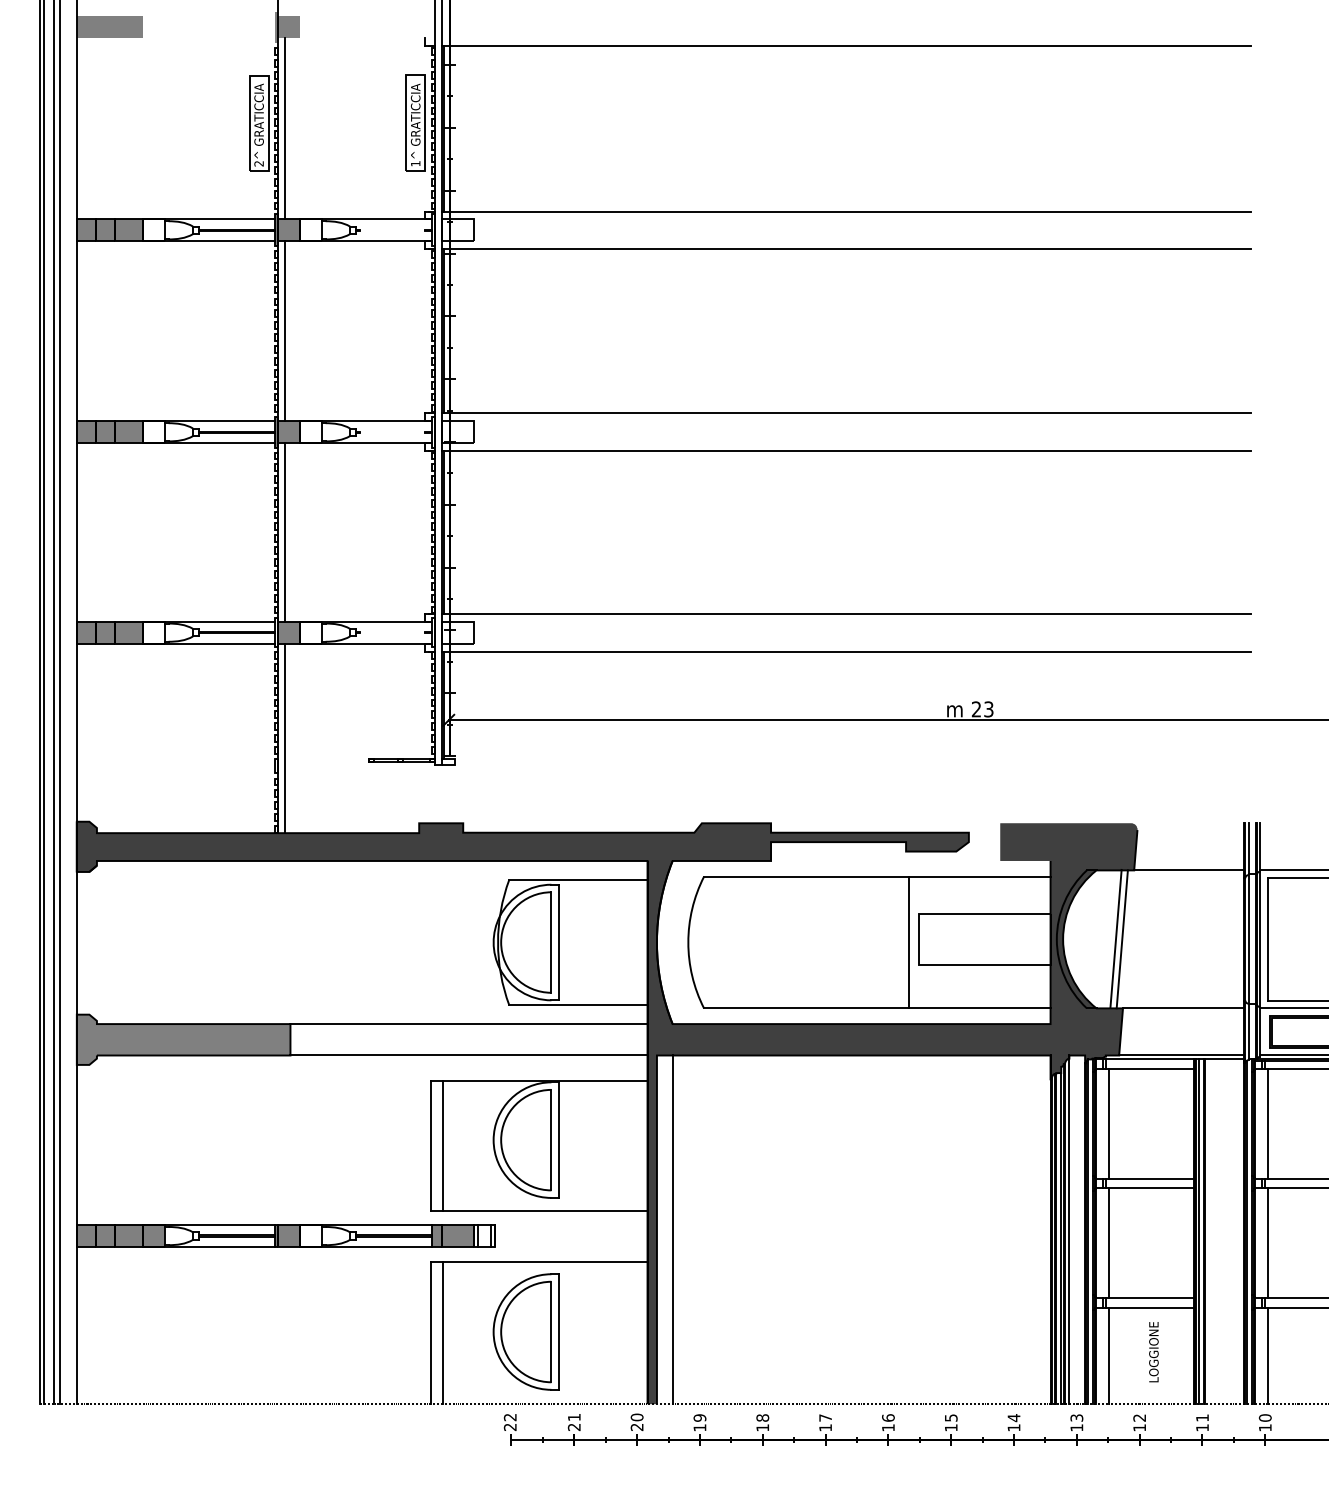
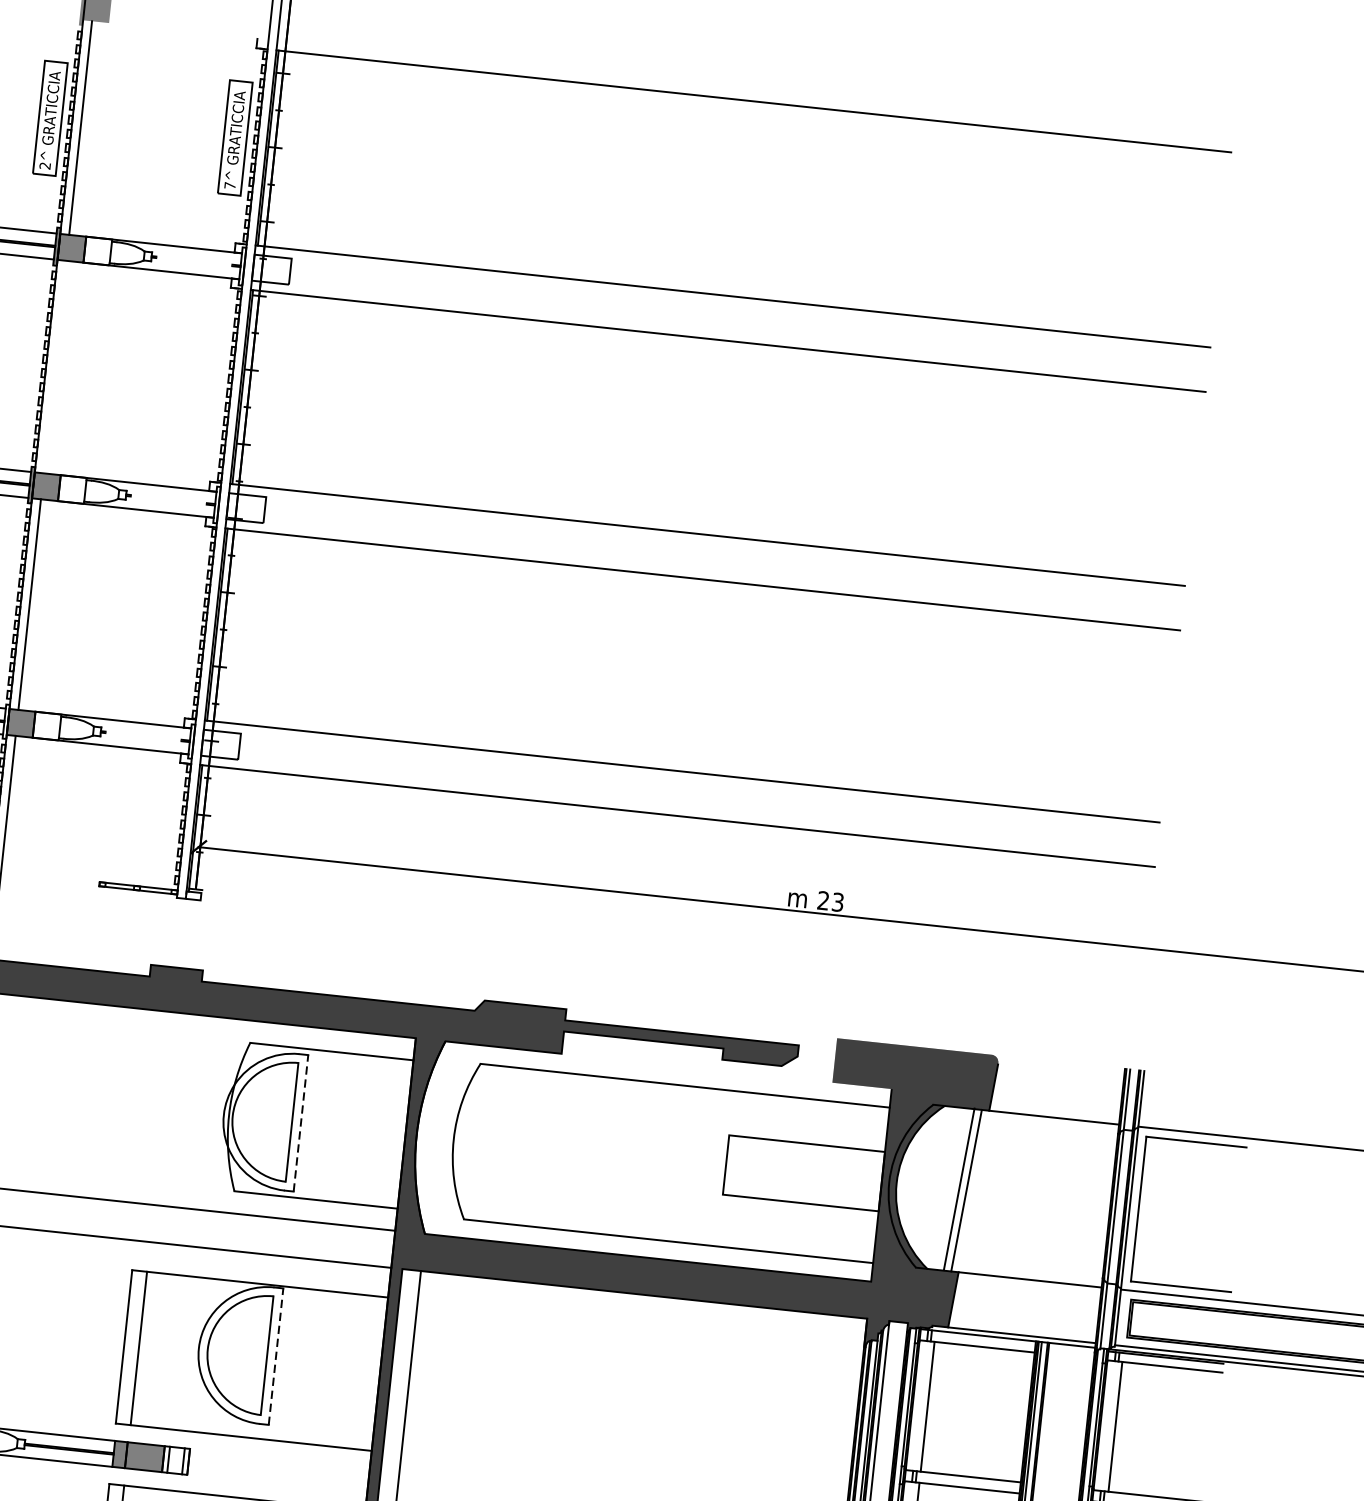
text: (415, 163) -> (229, 185), 1^ -> 7^
line: (285, 331) -> (55, 367), removed
line: (558, 942) -> (300, 1123), solid -> dashed
line: (909, 942) -> (714, 1167), removed
line: (558, 1140) -> (275, 1357), solid -> dashed

